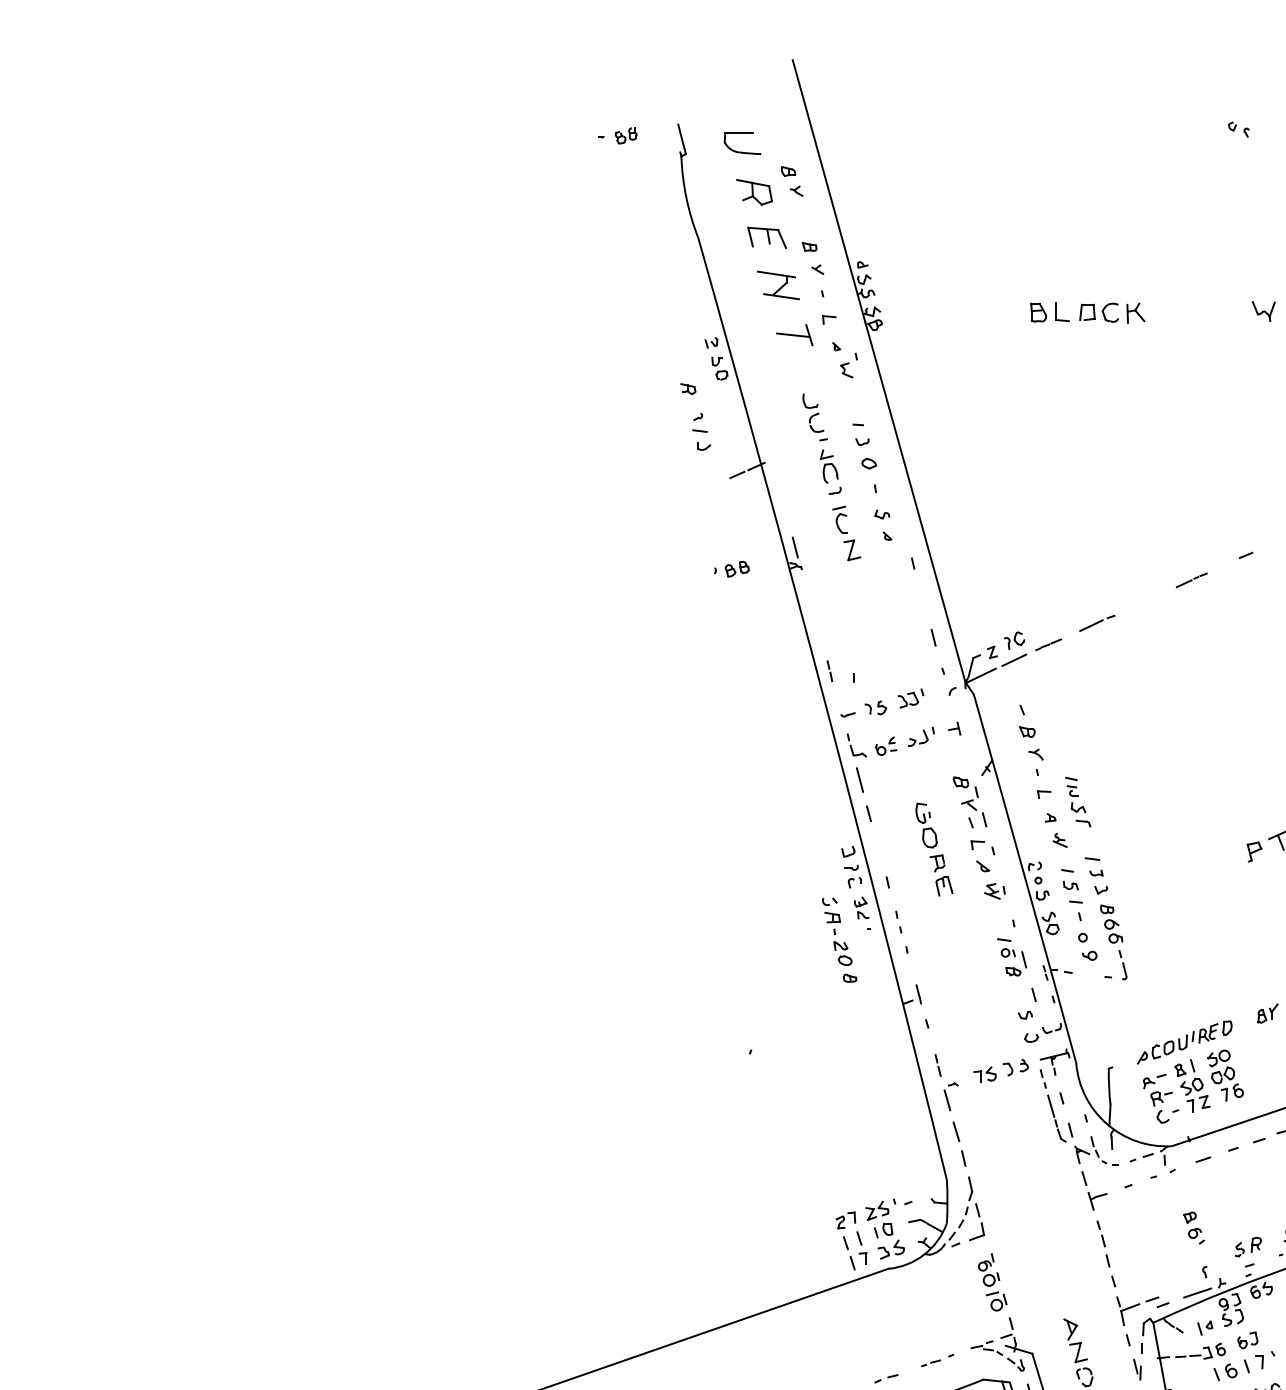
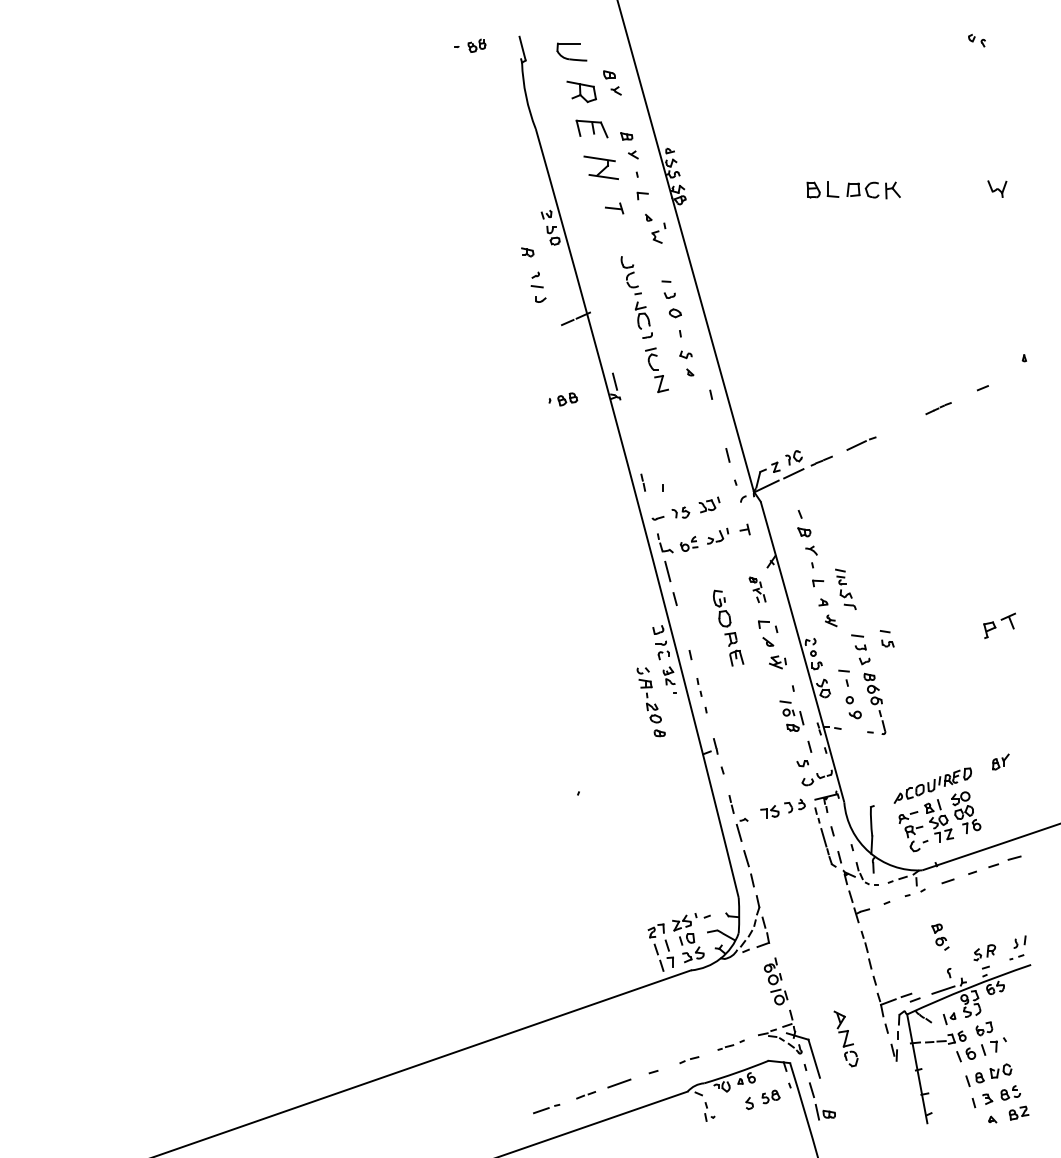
part: (794, 335) -> (614, 208), size x0.6
part: (969, 802) -> (757, 589), size x0.6
part: (1069, 879) -> (886, 638), moved

